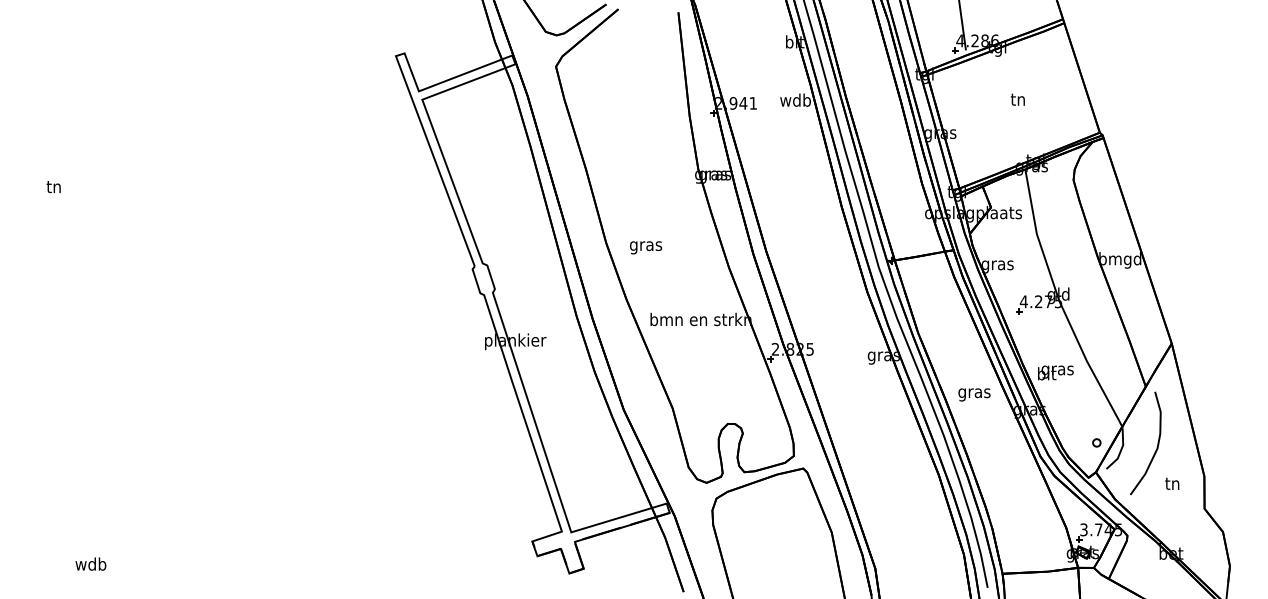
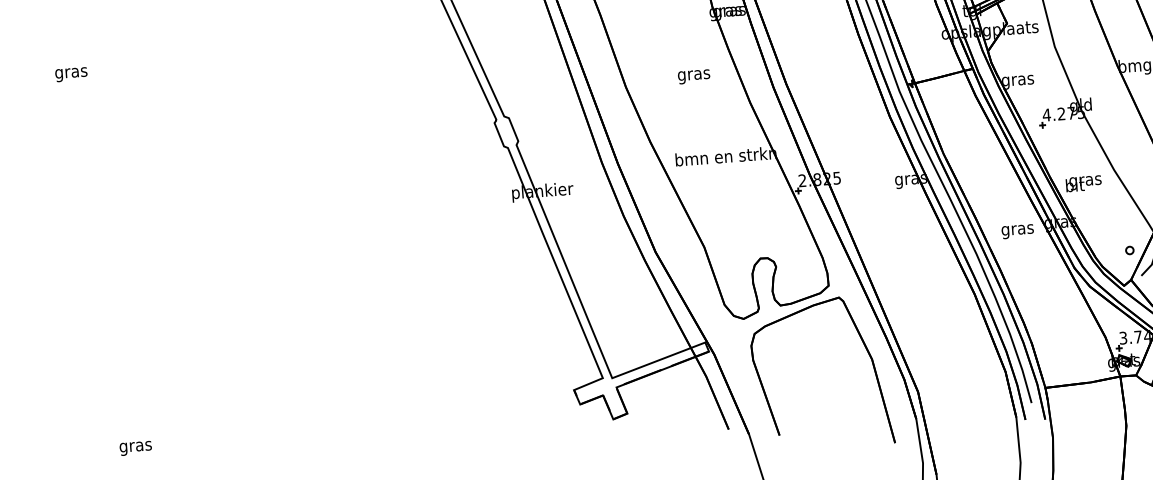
text: (54, 188) -> (71, 73), tn -> gras
text: (646, 247) -> (694, 76), moved
text: (974, 394) -> (1017, 231), moved
text: (91, 565) -> (136, 446), wdb -> gras

